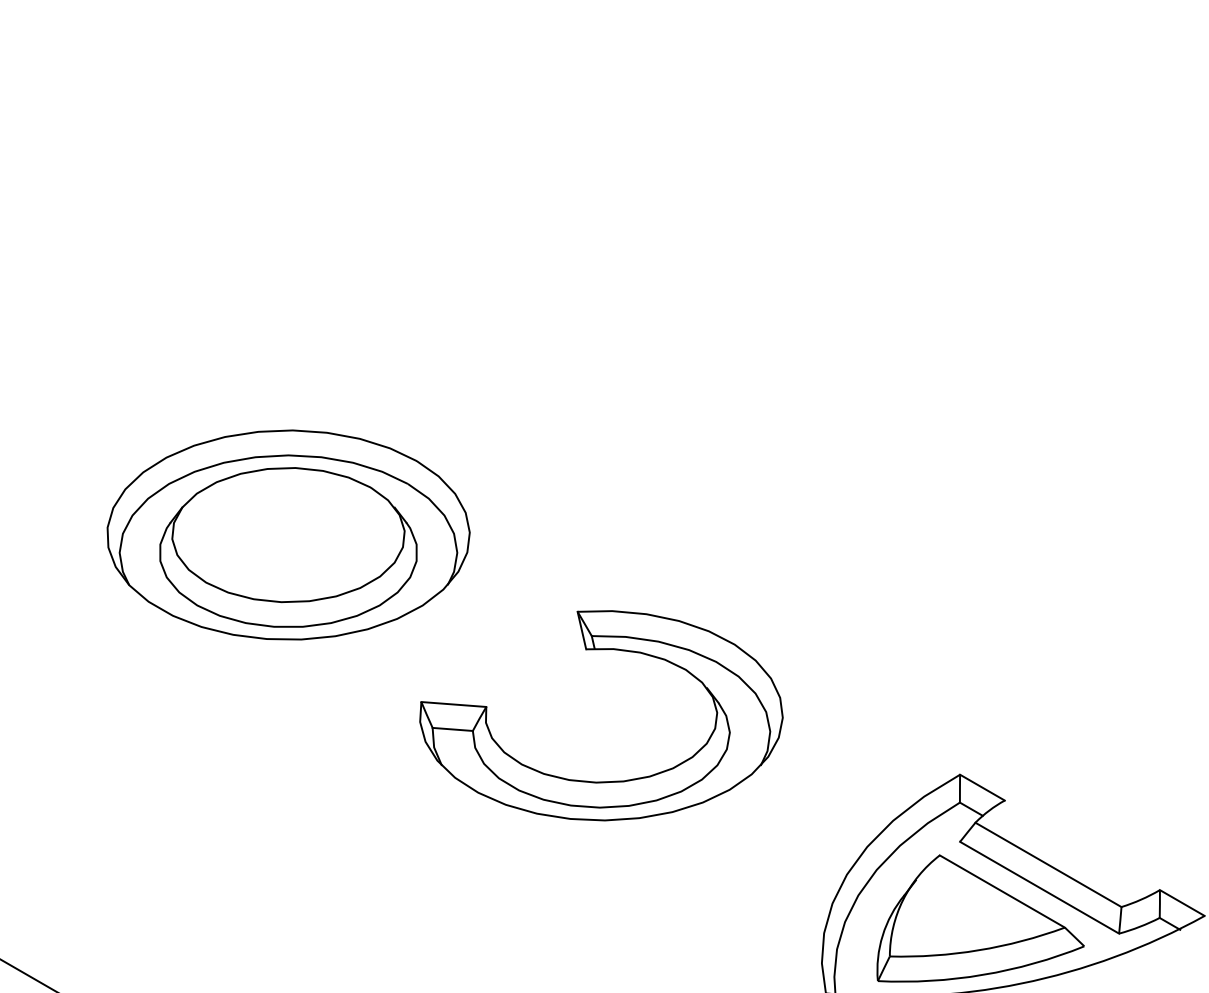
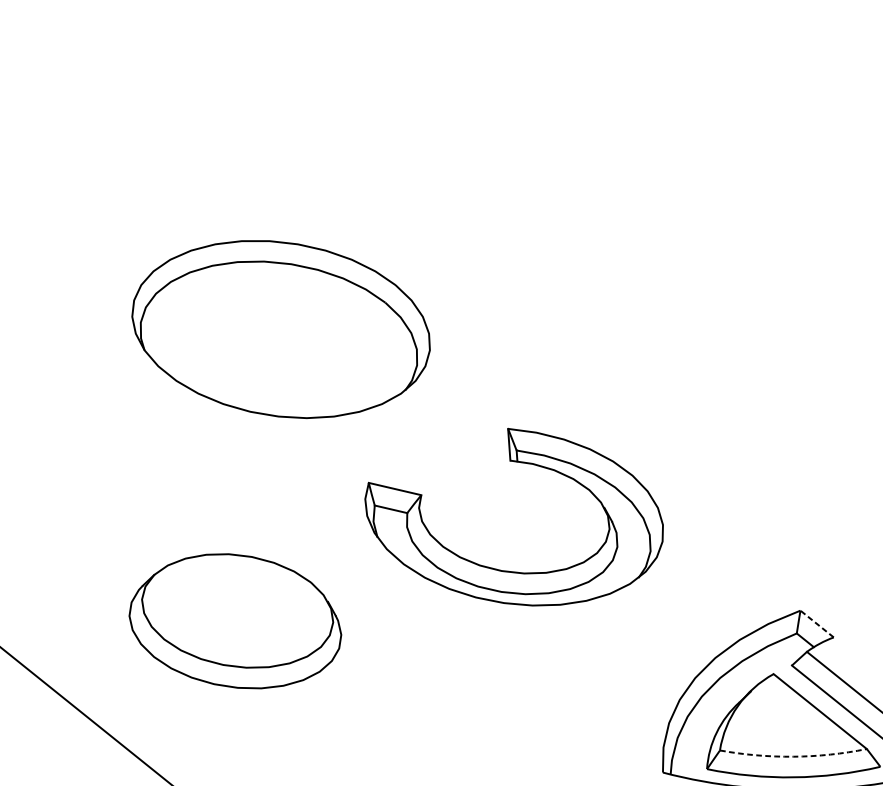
part: (288, 547) -> (236, 621), moved
line: (982, 787) -> (817, 623), solid -> dashed
arc: (978, 950) -> (793, 756), solid -> dashed

